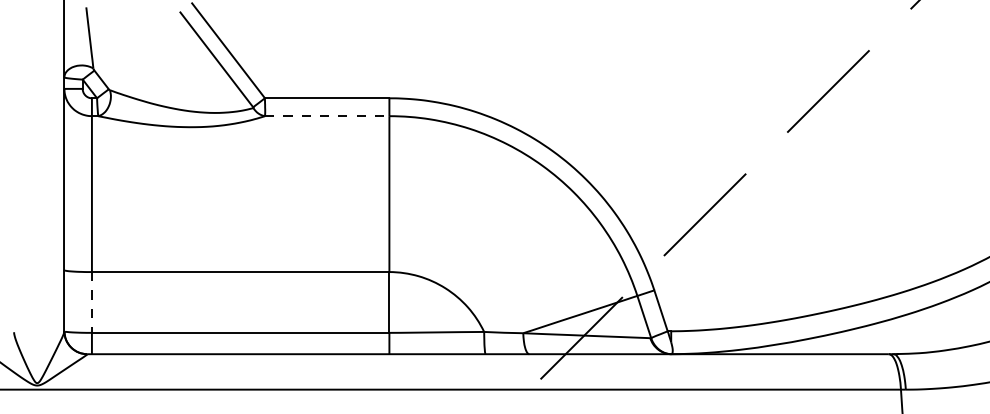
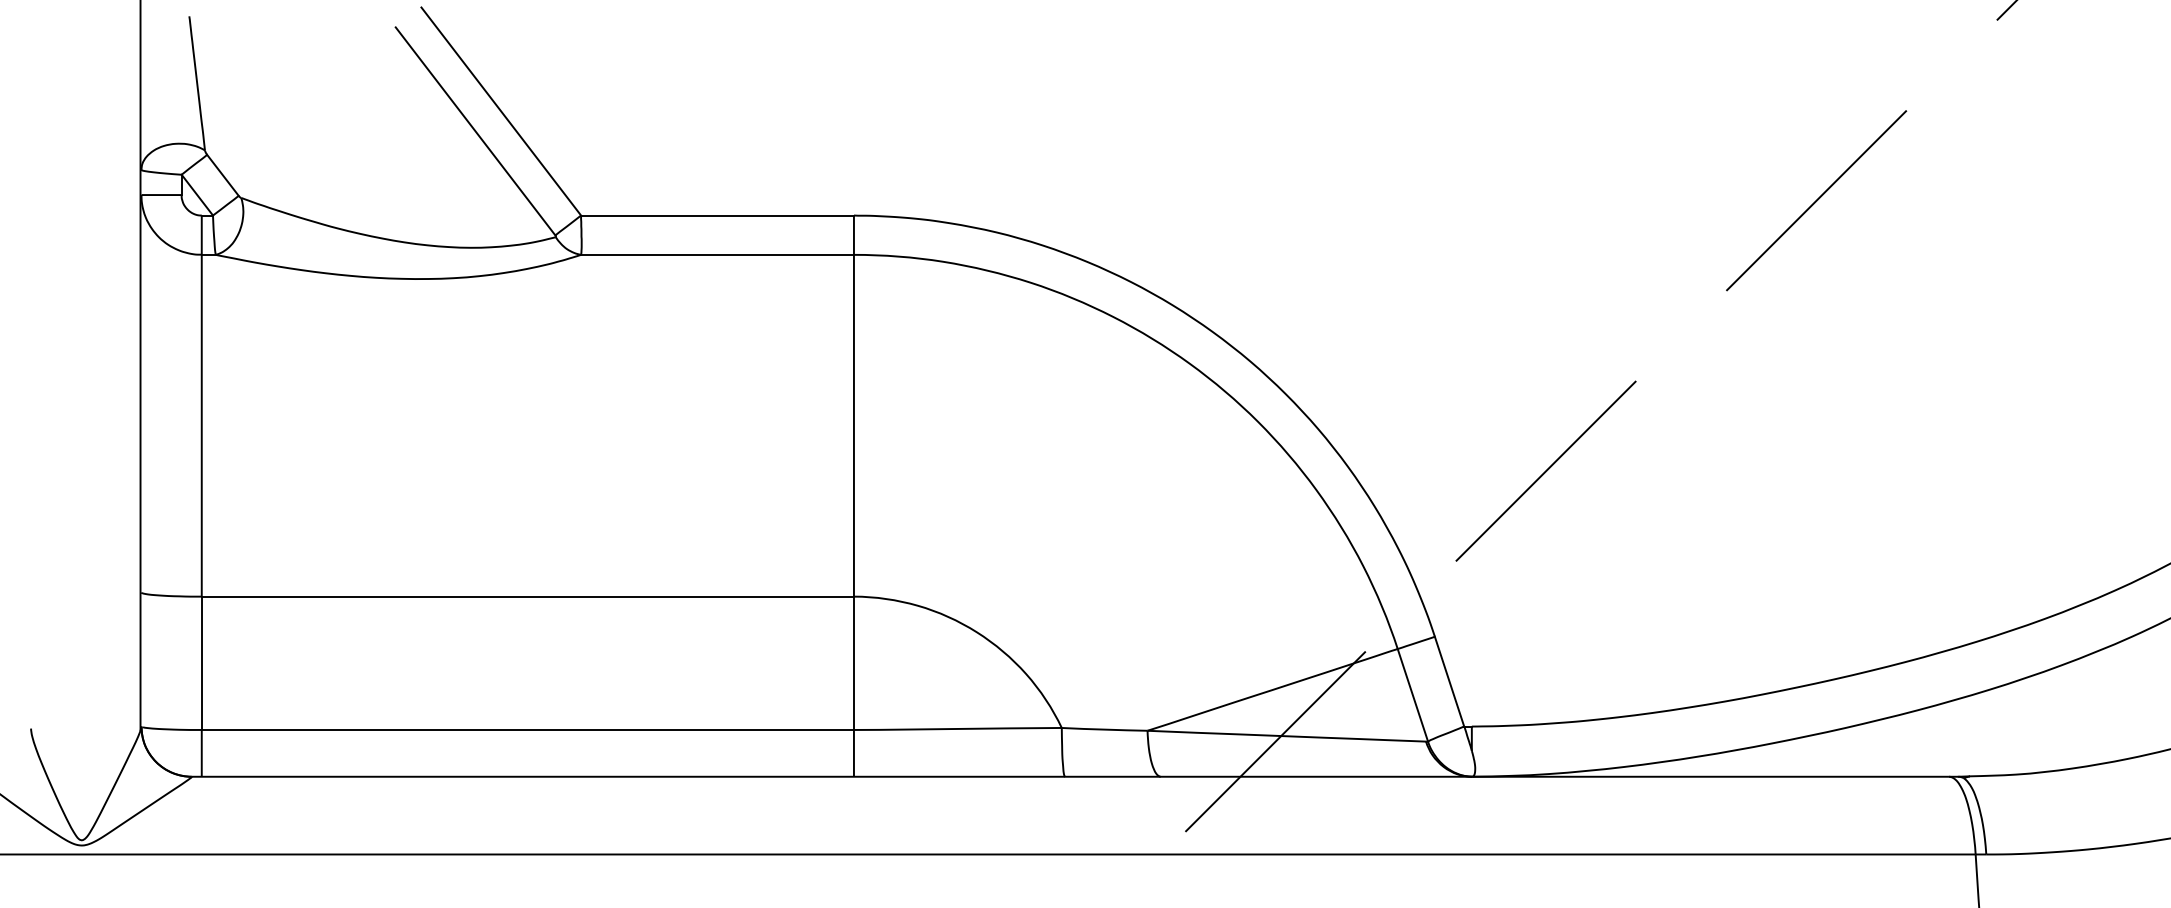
line: (327, 116) -> (718, 255), dashed -> solid
line: (91, 302) -> (200, 663), dashed -> solid

